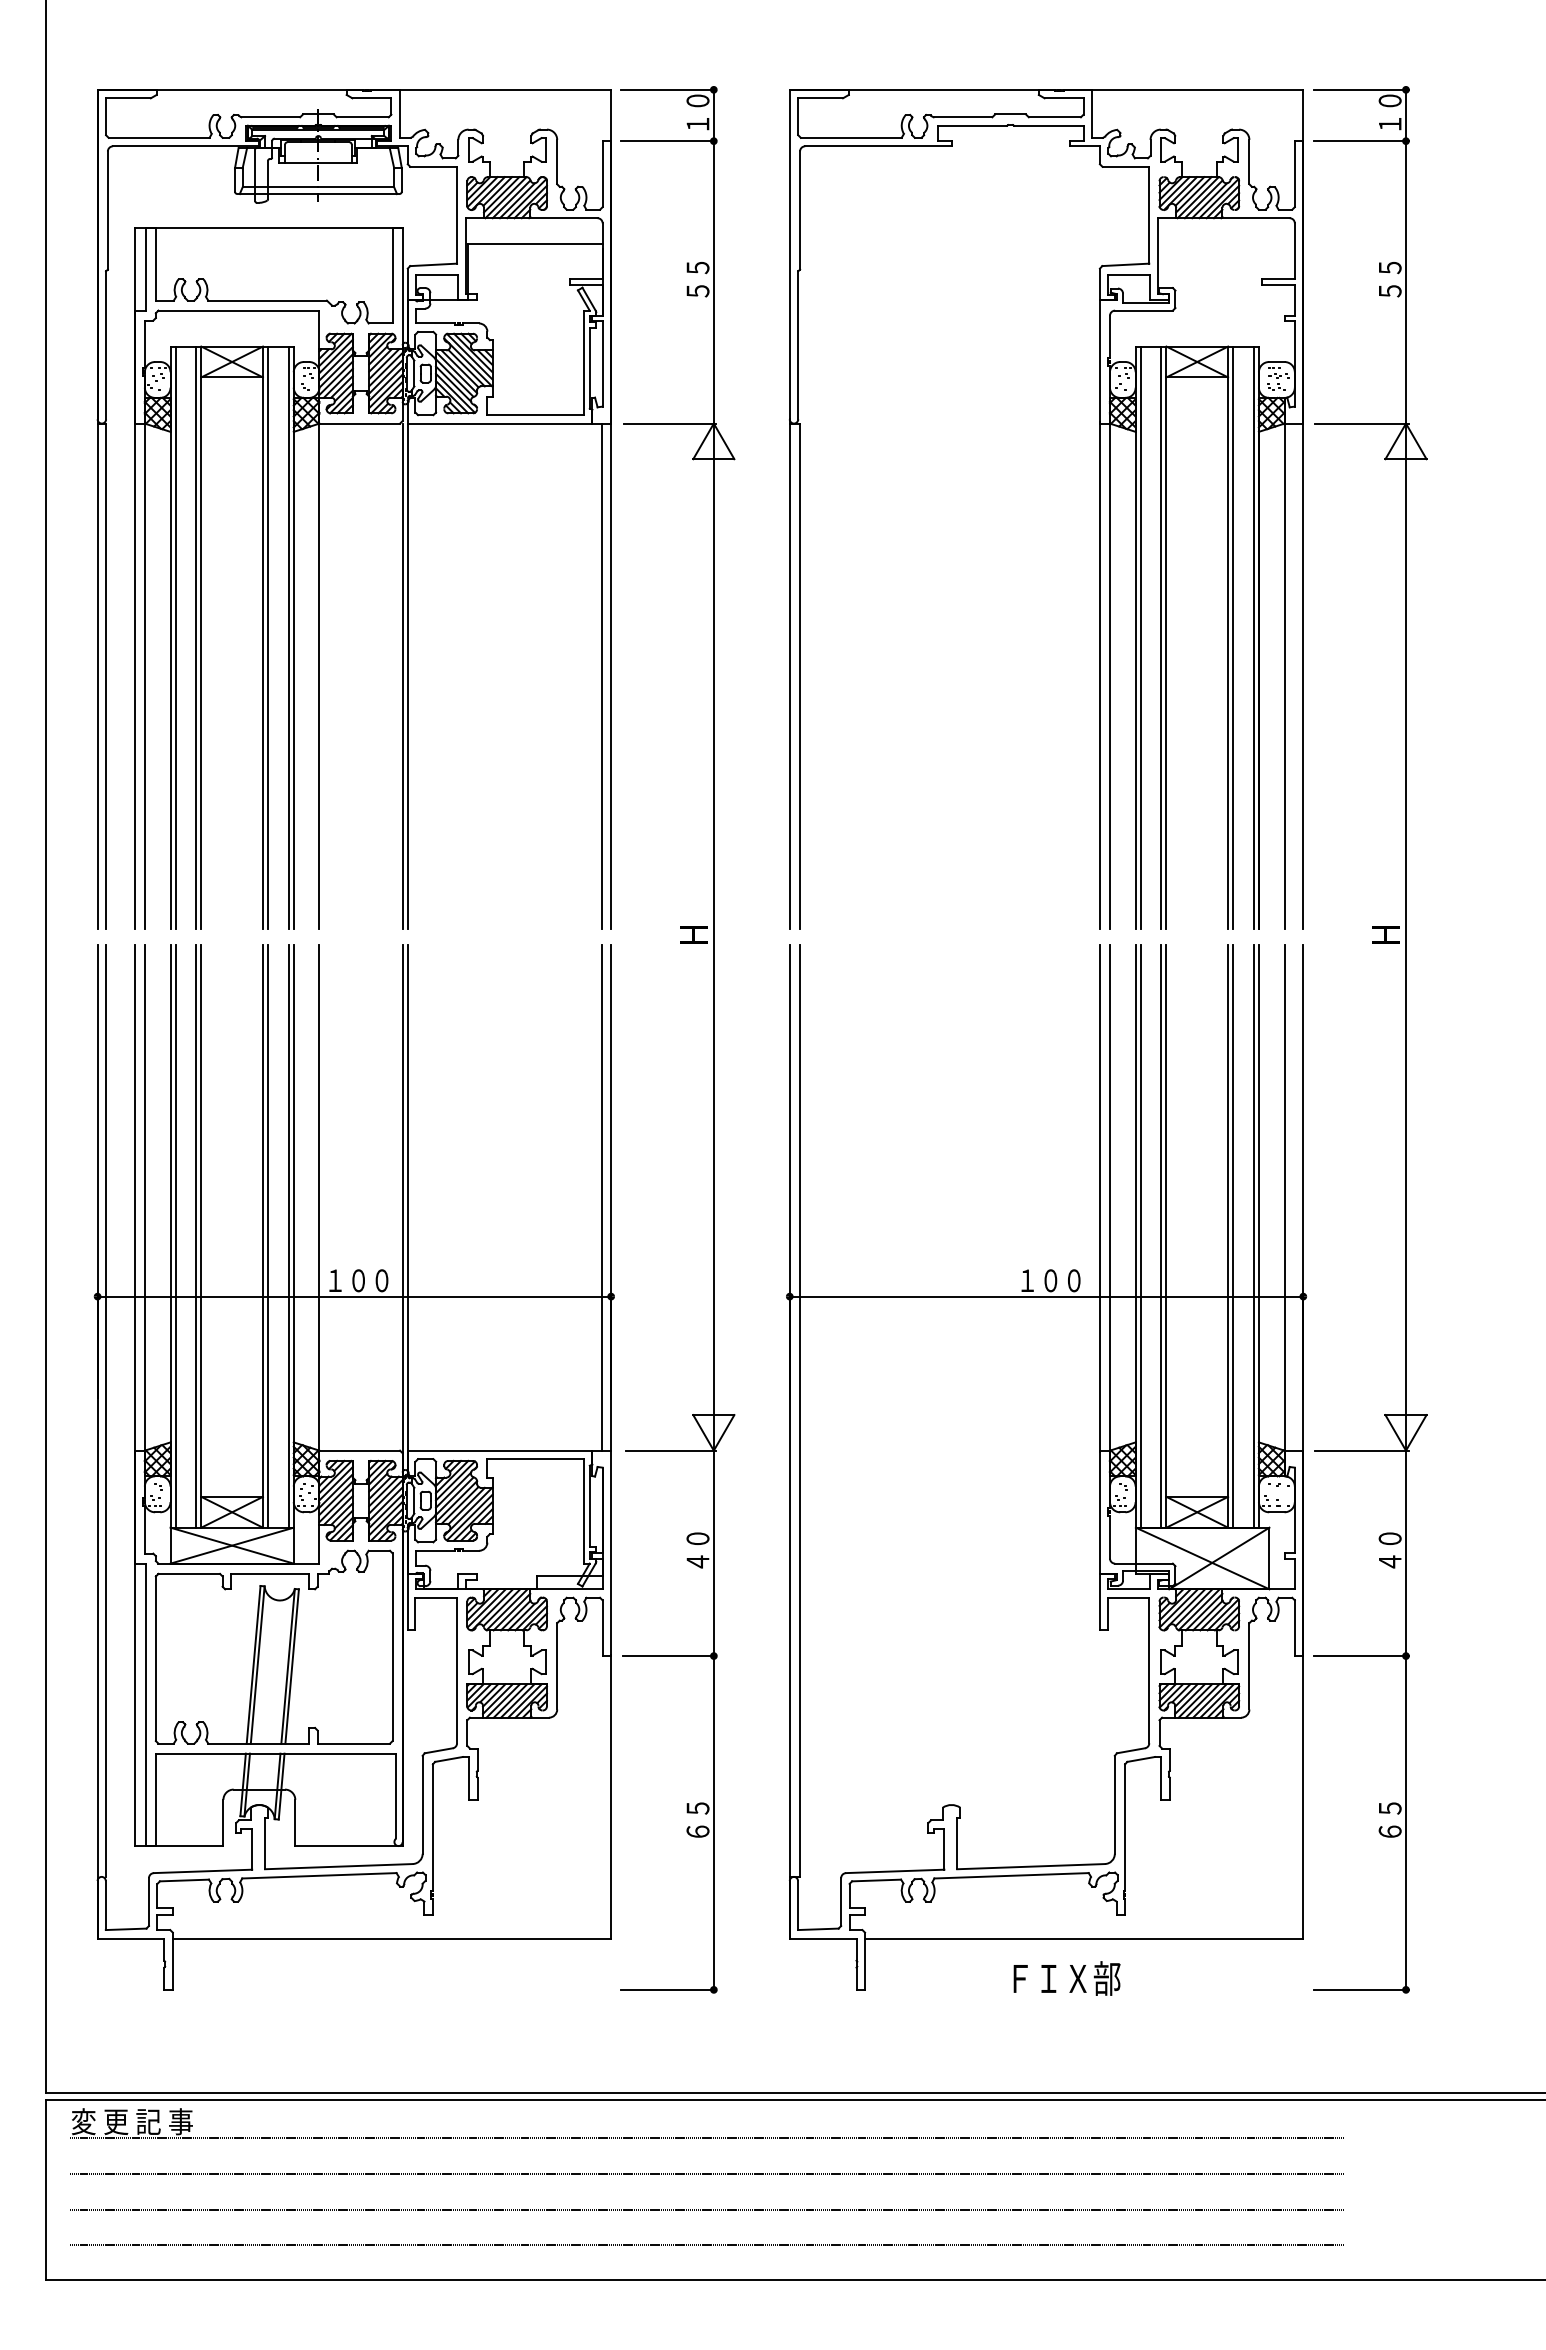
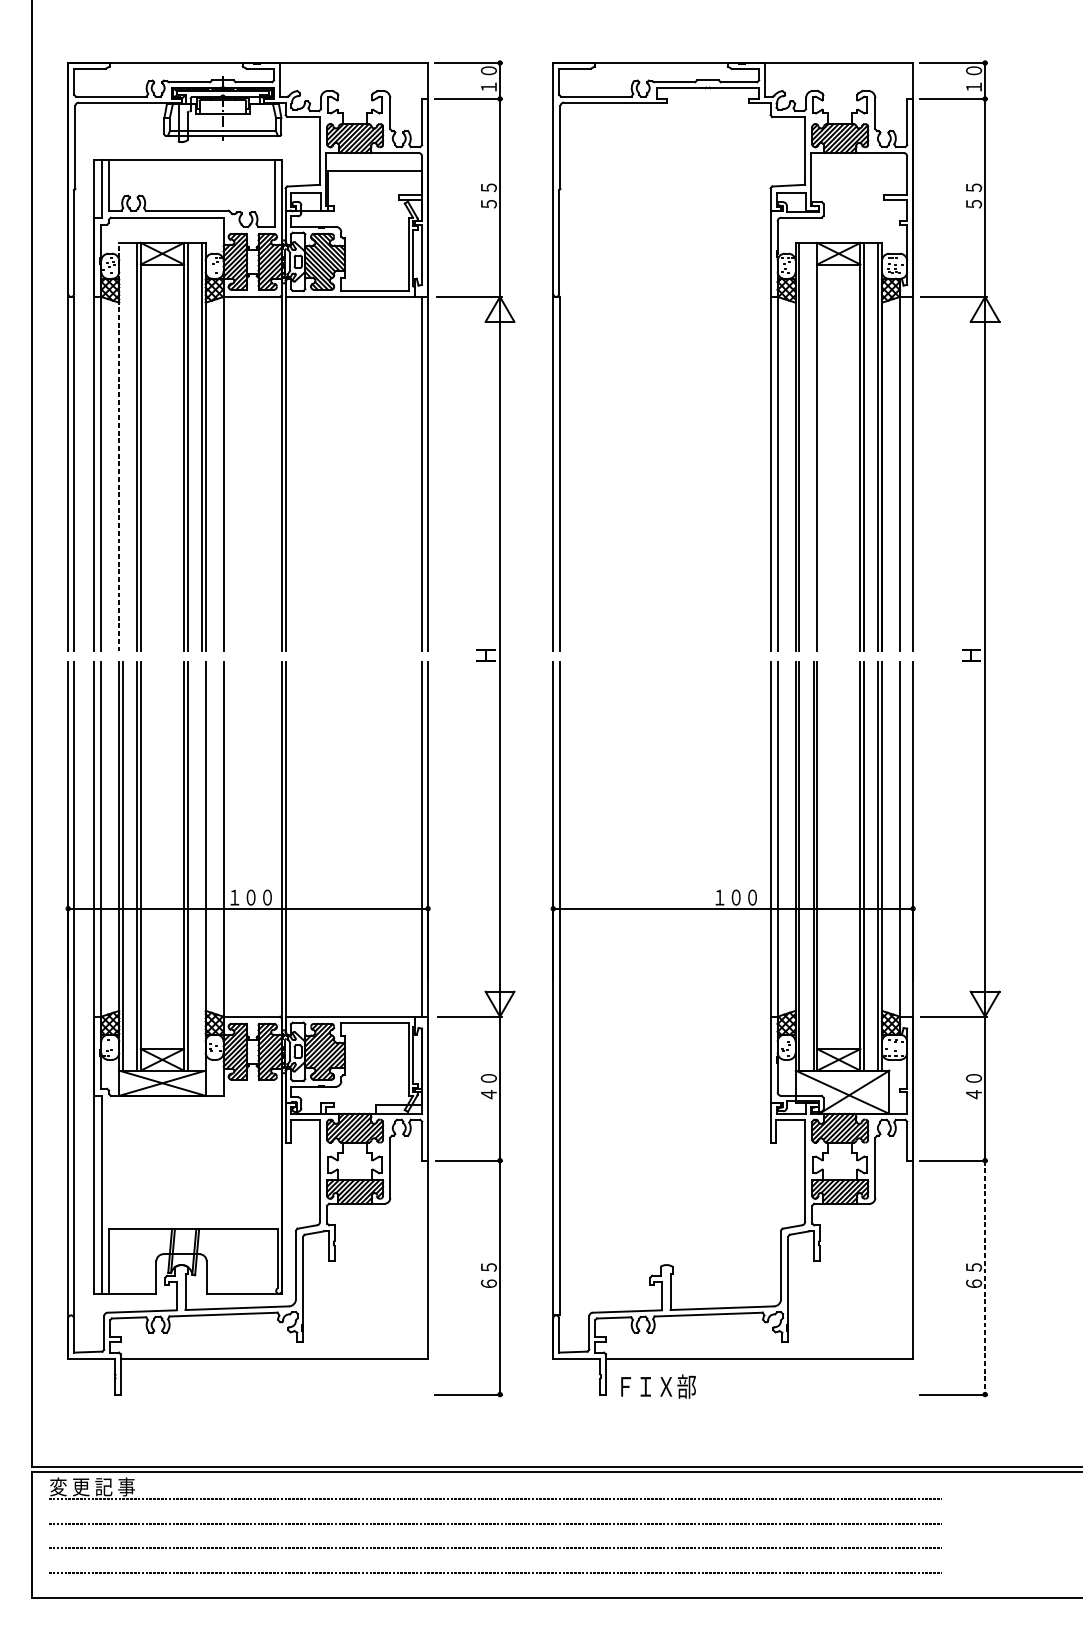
line: (170, 637) -> (119, 446), solid -> dashed
line: (175, 637) -> (122, 446), removed
line: (1161, 637) -> (813, 446), removed
line: (288, 1235) -> (201, 865), removed
part: (273, 1646) -> (191, 1153), removed
line: (1406, 1822) -> (985, 1277), solid -> dashed
text: (1066, 1978) -> (658, 1386), moved

